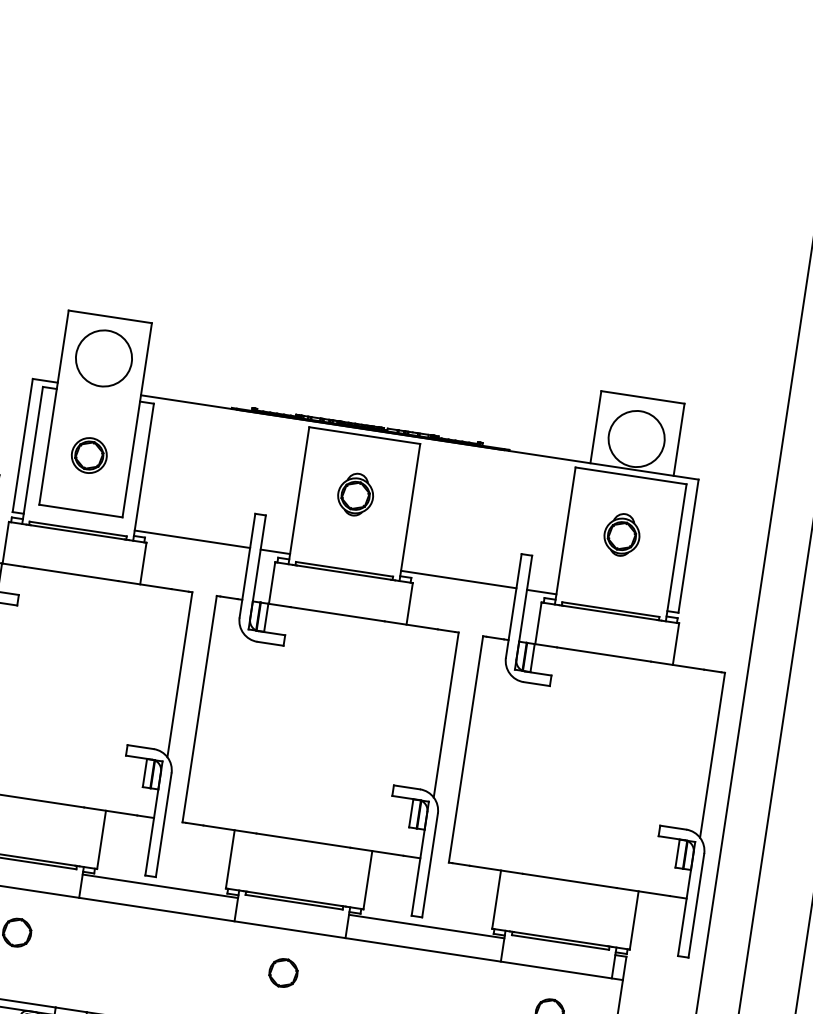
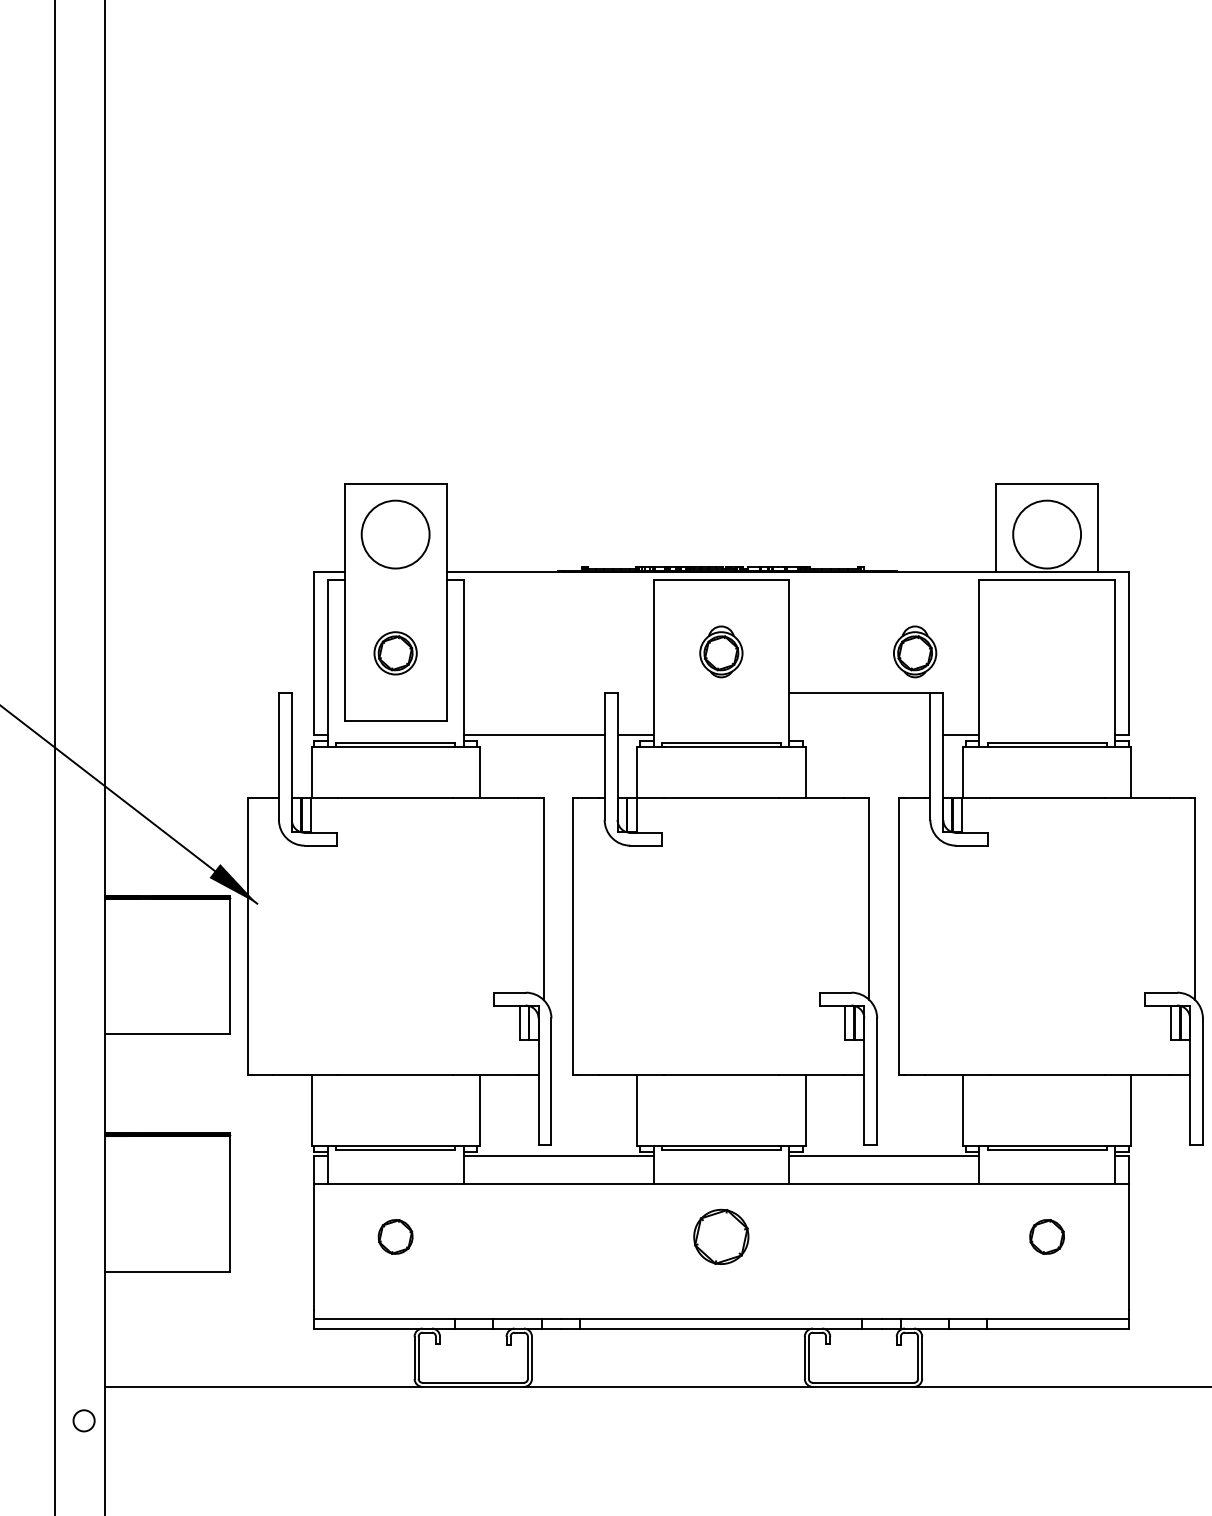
part: (622, 534) -> (915, 651), moved
line: (458, 579) -> (859, 692), moved
part: (283, 972) -> (721, 1236), size x1.6

